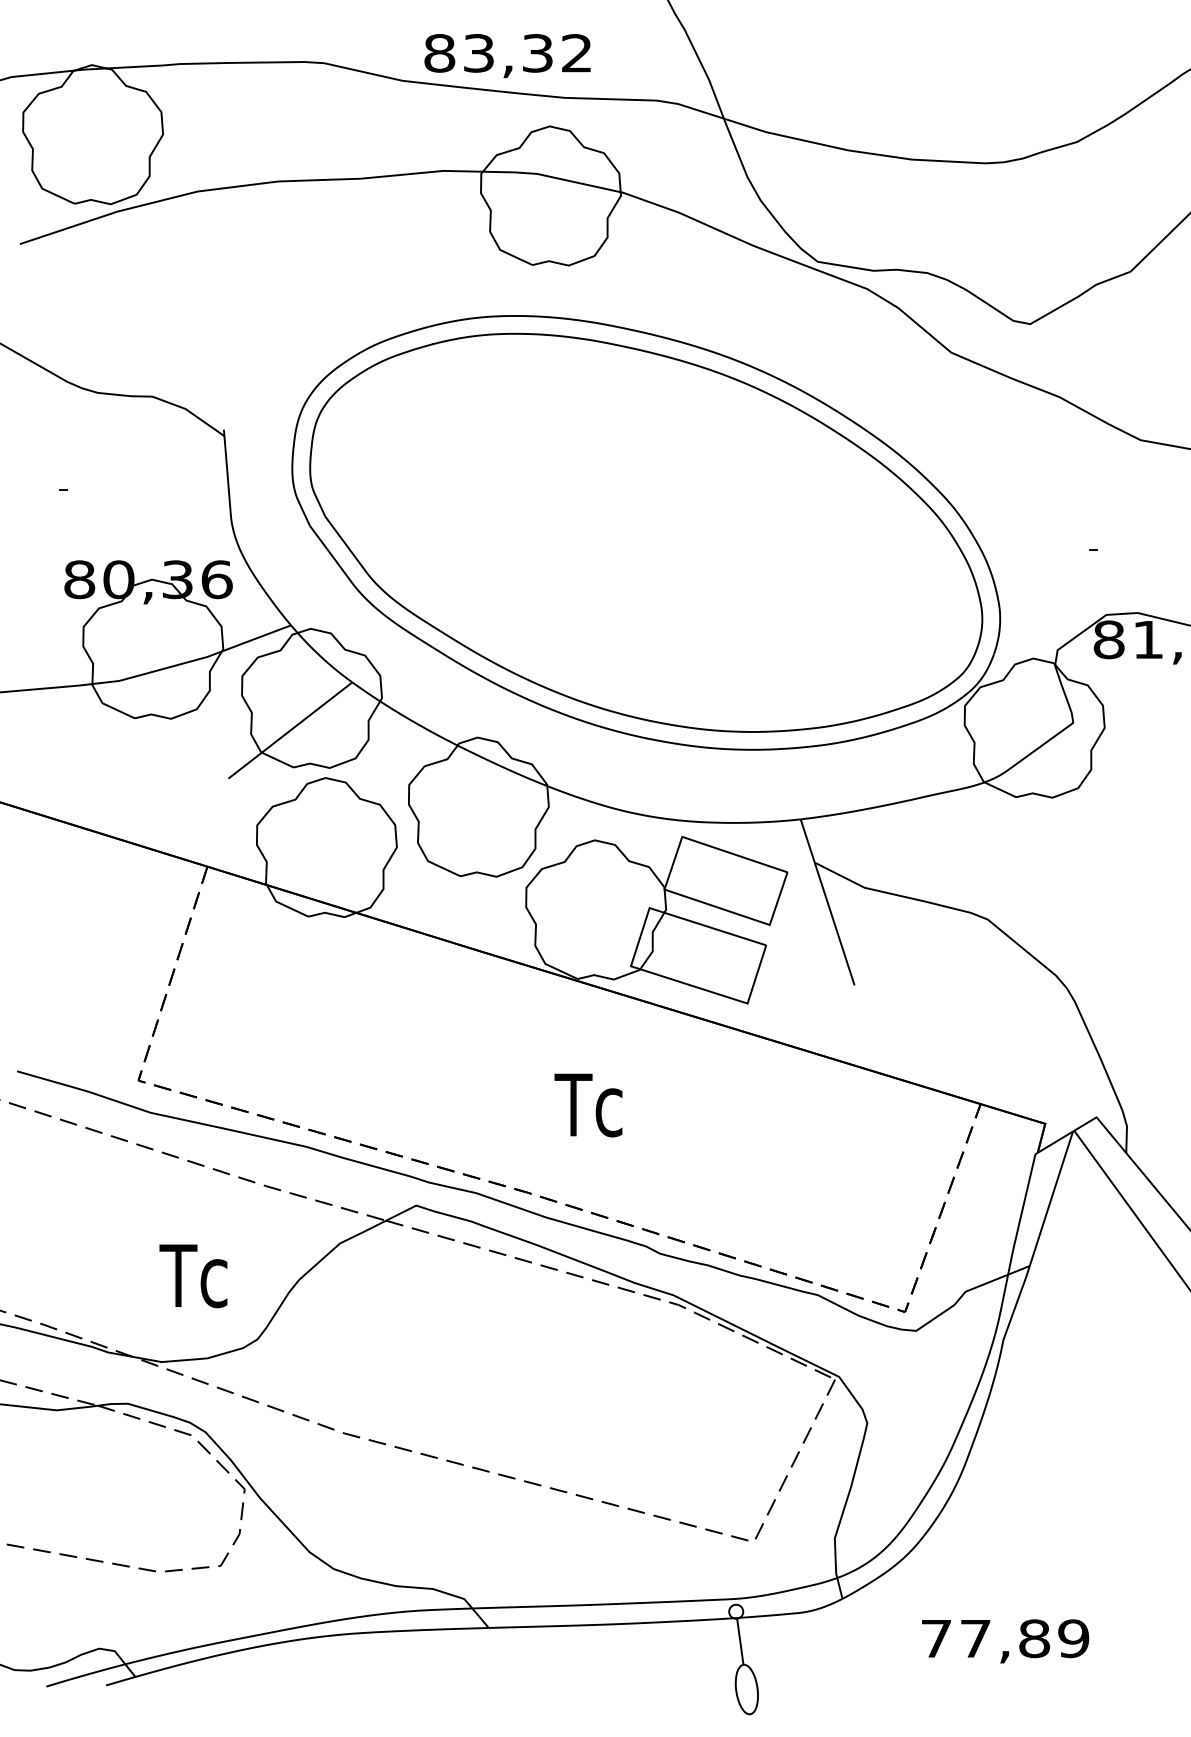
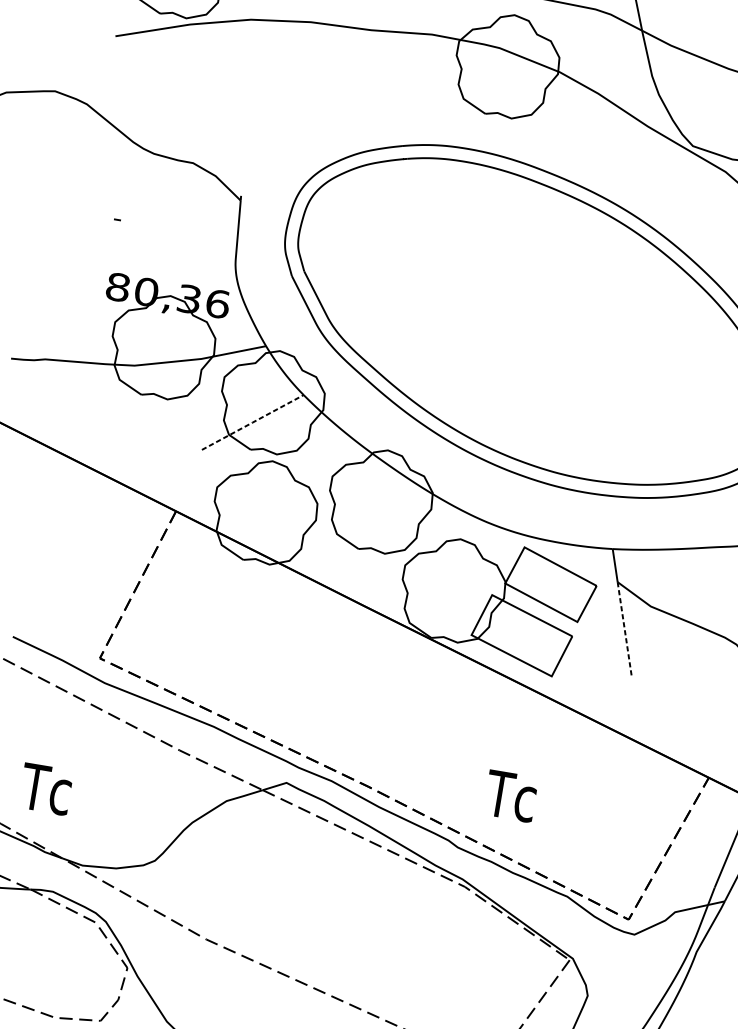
line: (290, 730) -> (252, 422), solid -> dashed
line: (834, 924) -> (624, 629), solid -> dashed
text: (588, 1105) -> (510, 796), moved
text: (193, 1276) -> (45, 789), moved

